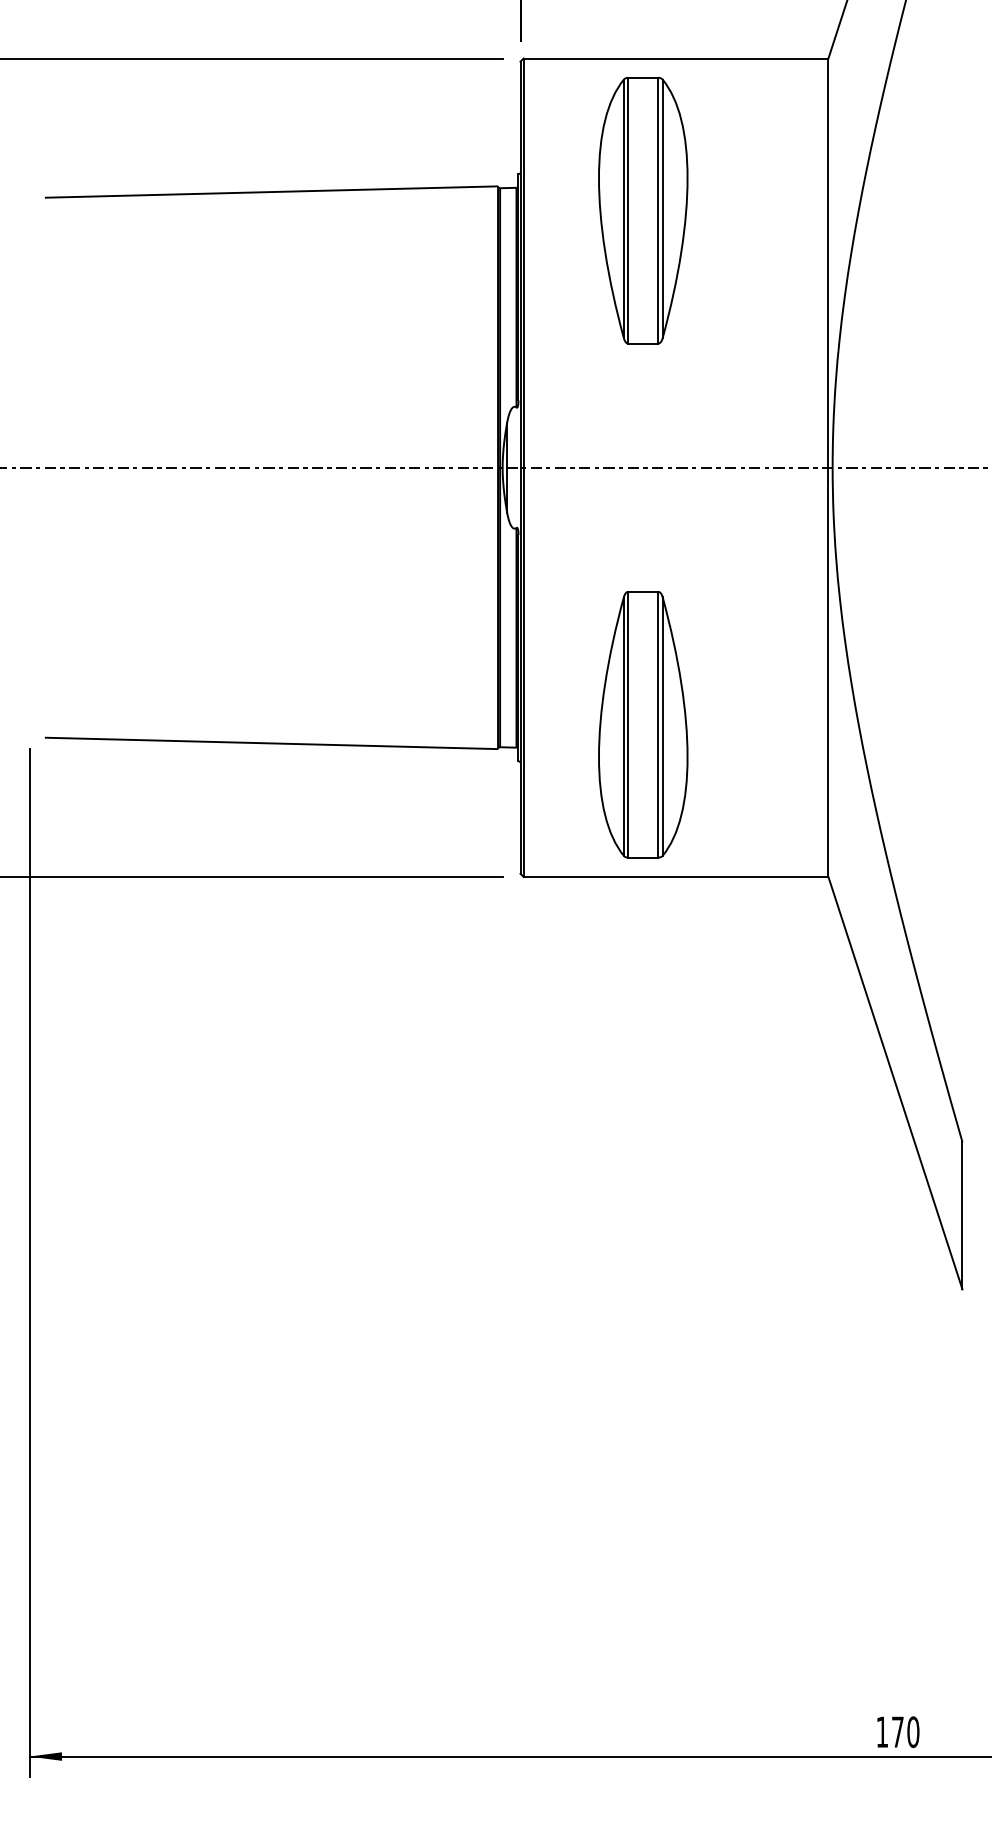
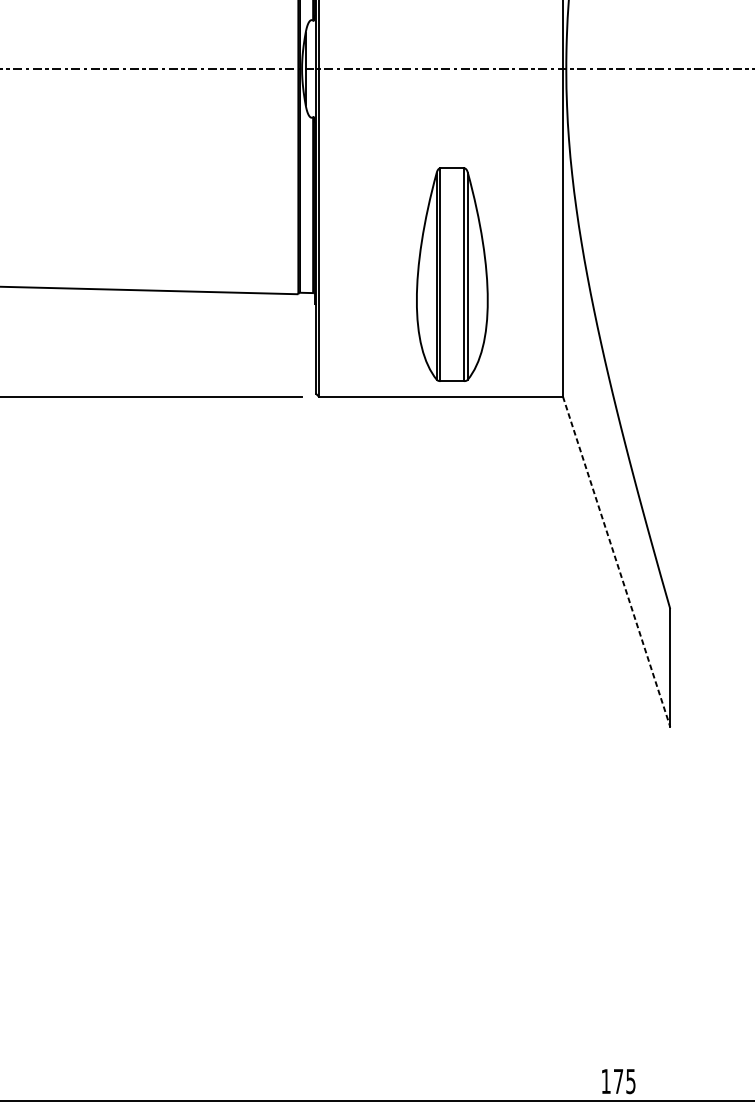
part: (643, 724) -> (452, 274), moved
line: (895, 1083) -> (616, 562), solid -> dashed
text: (913, 1731) -> (631, 1080), 170 -> 175

